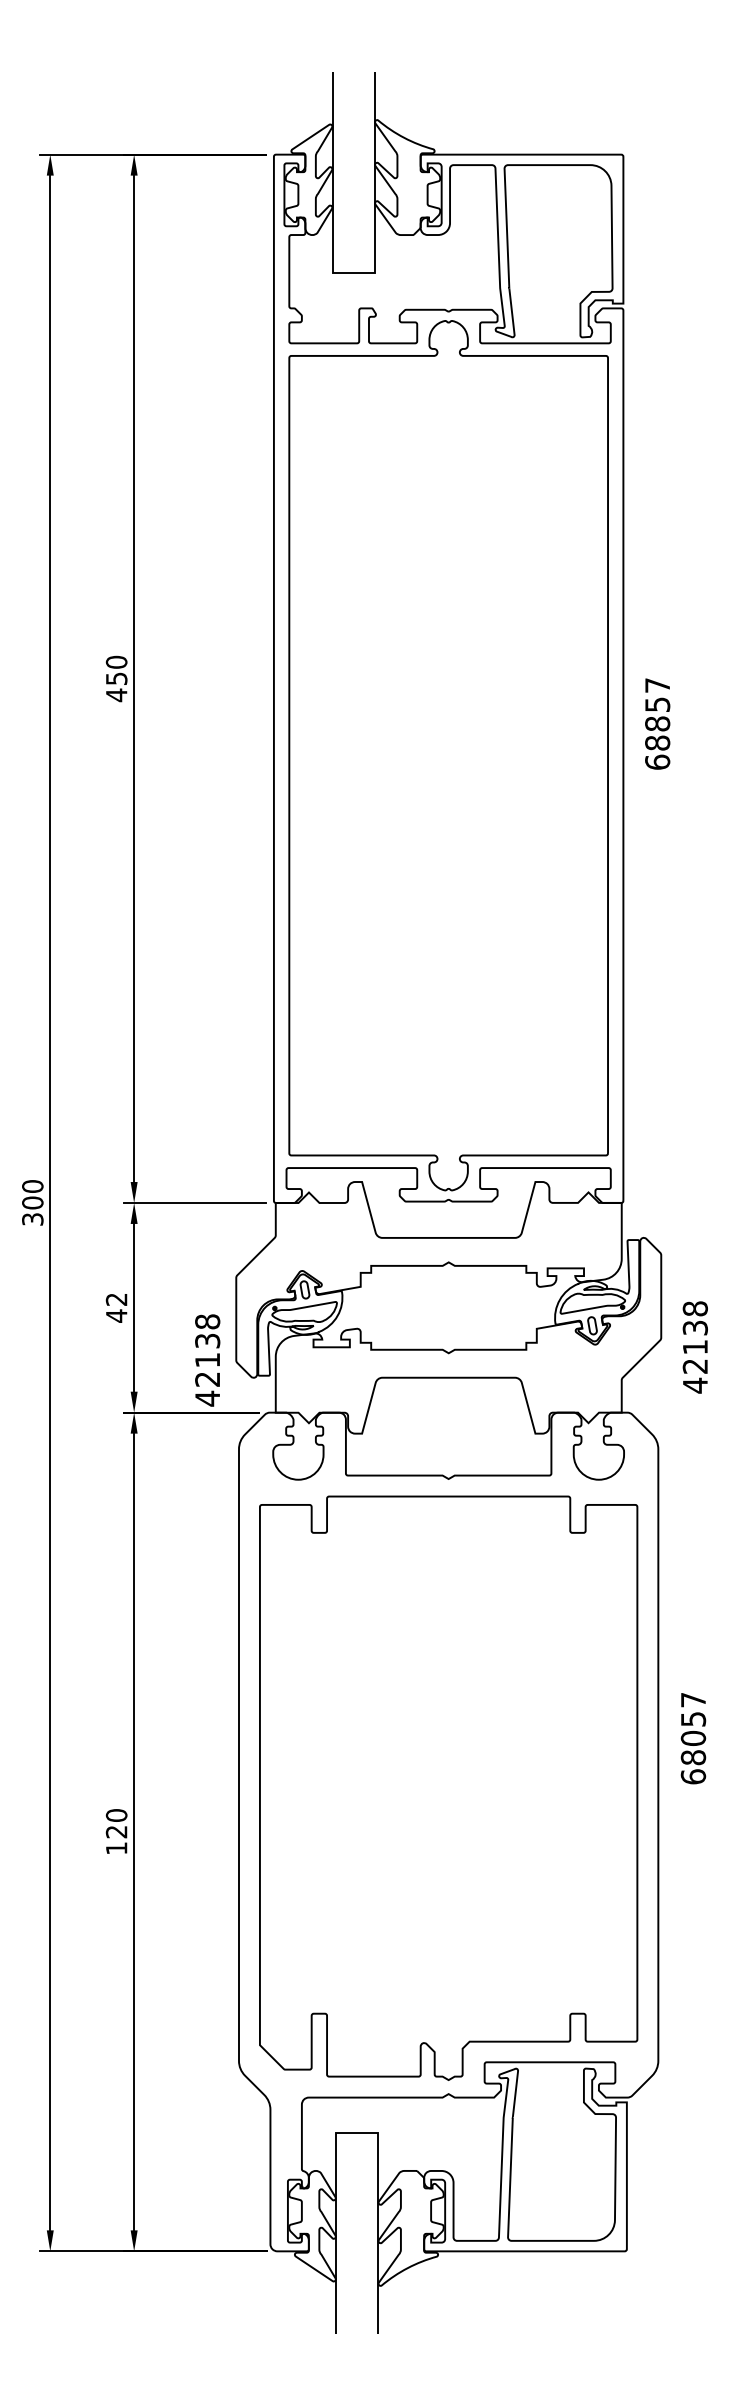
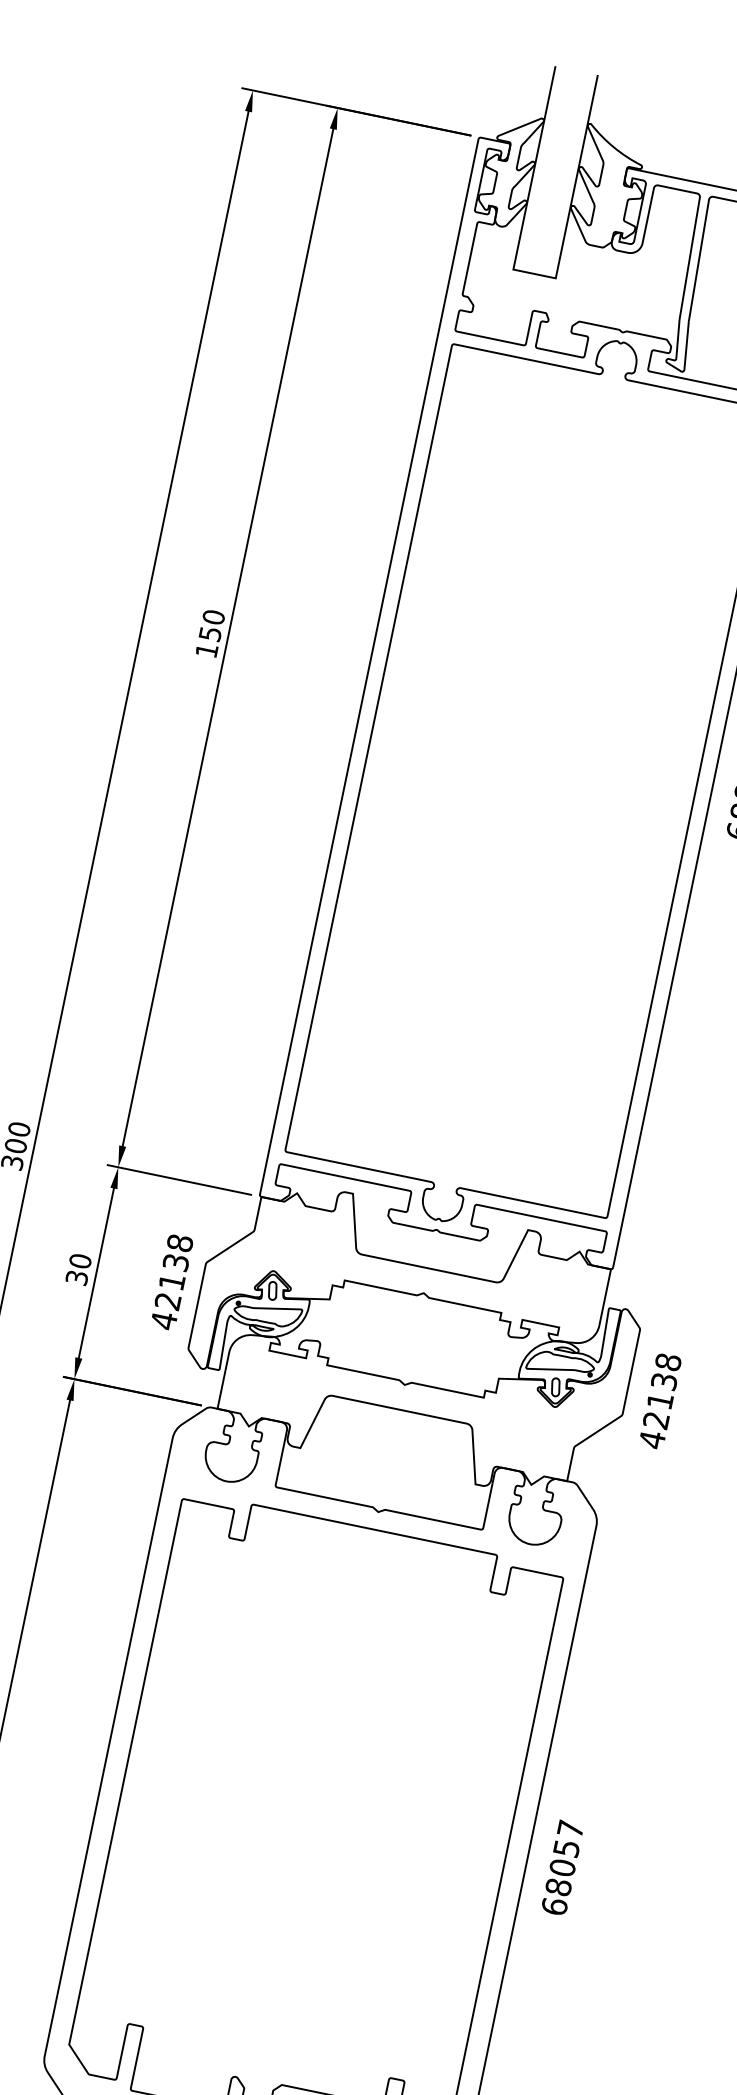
text: (116, 695) -> (206, 650), 450 -> 150
text: (116, 1307) -> (78, 1269), 42 -> 30
text: (694, 1347) -> (659, 1401), moved
text: (207, 1360) -> (171, 1282), moved
text: (693, 1738) -> (562, 1867), moved

